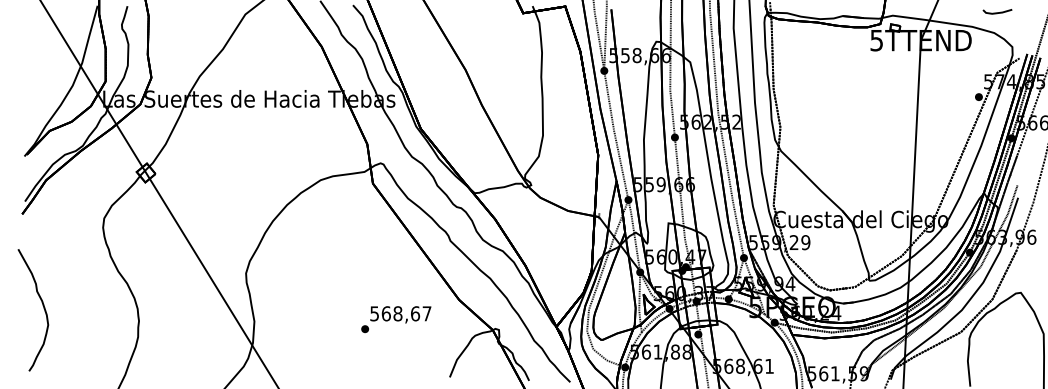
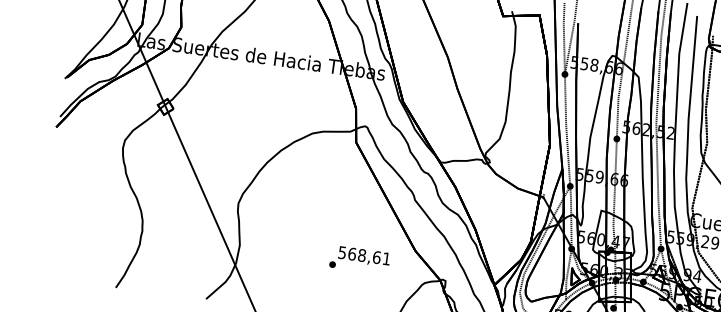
curve: (43, 308) -> (63, 209), removed
text: (426, 313) -> (386, 258), 568,67 -> 568,61

